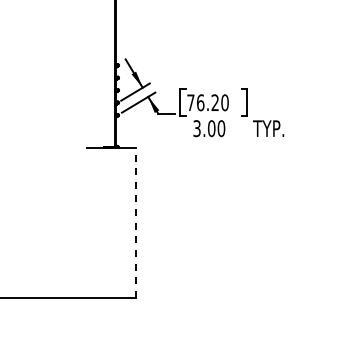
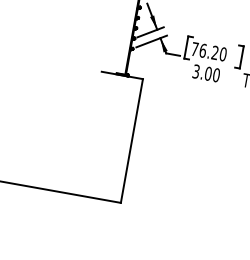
line: (136, 223) -> (132, 141), dashed -> solid

